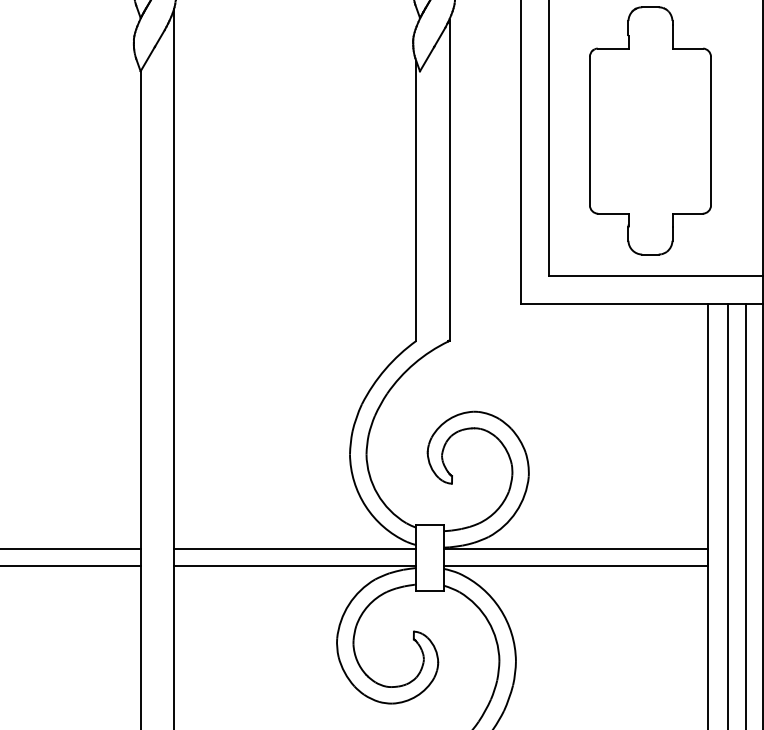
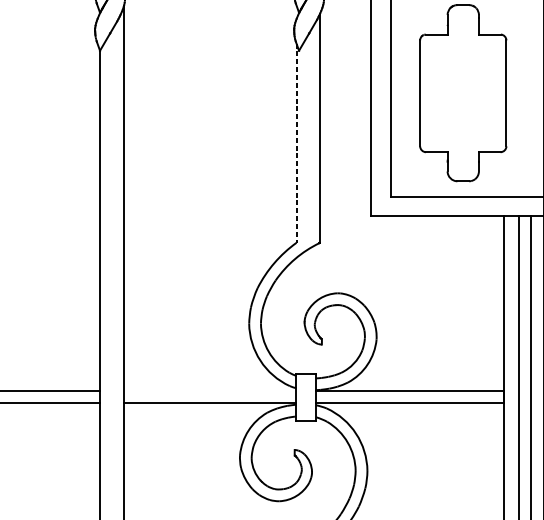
line: (416, 201) -> (296, 143), solid -> dashed
line: (295, 549) -> (210, 391), removed

